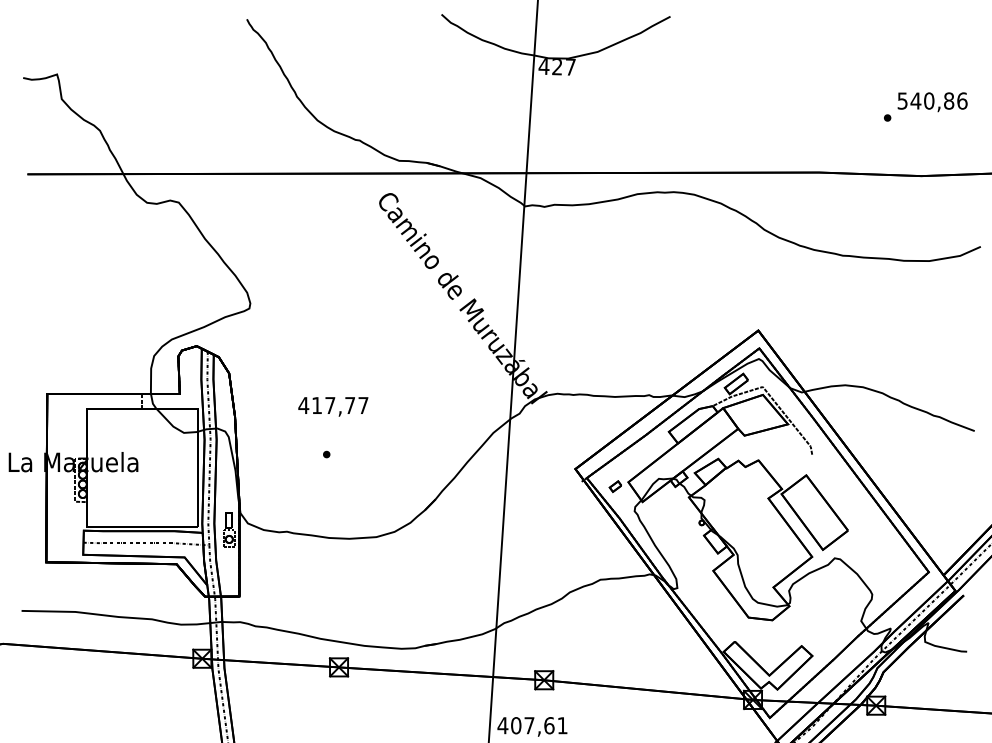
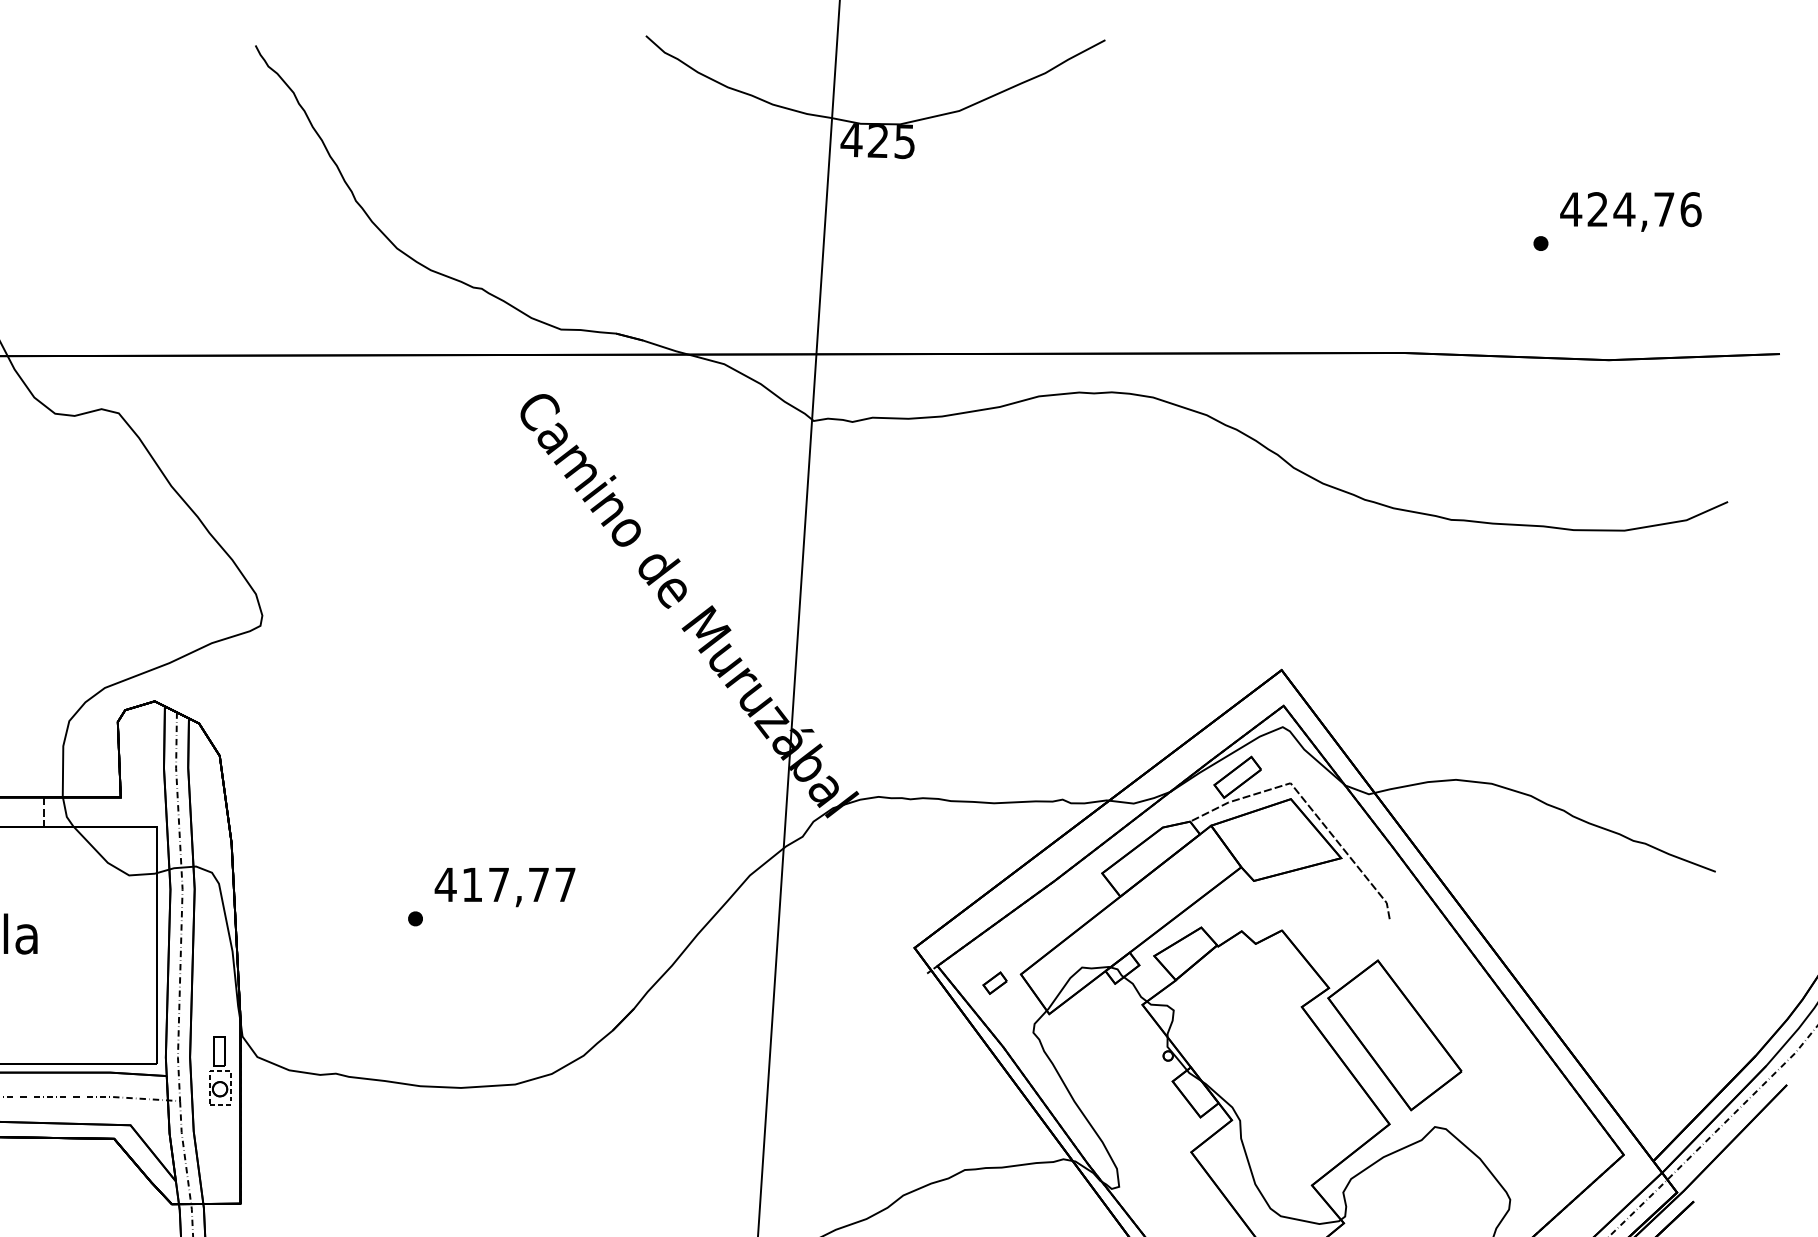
text: (570, 67) -> (904, 142), 427 -> 425
text: (925, 100) -> (1616, 208), 540,86 -> 424,76
text: (333, 406) -> (505, 886), moved

